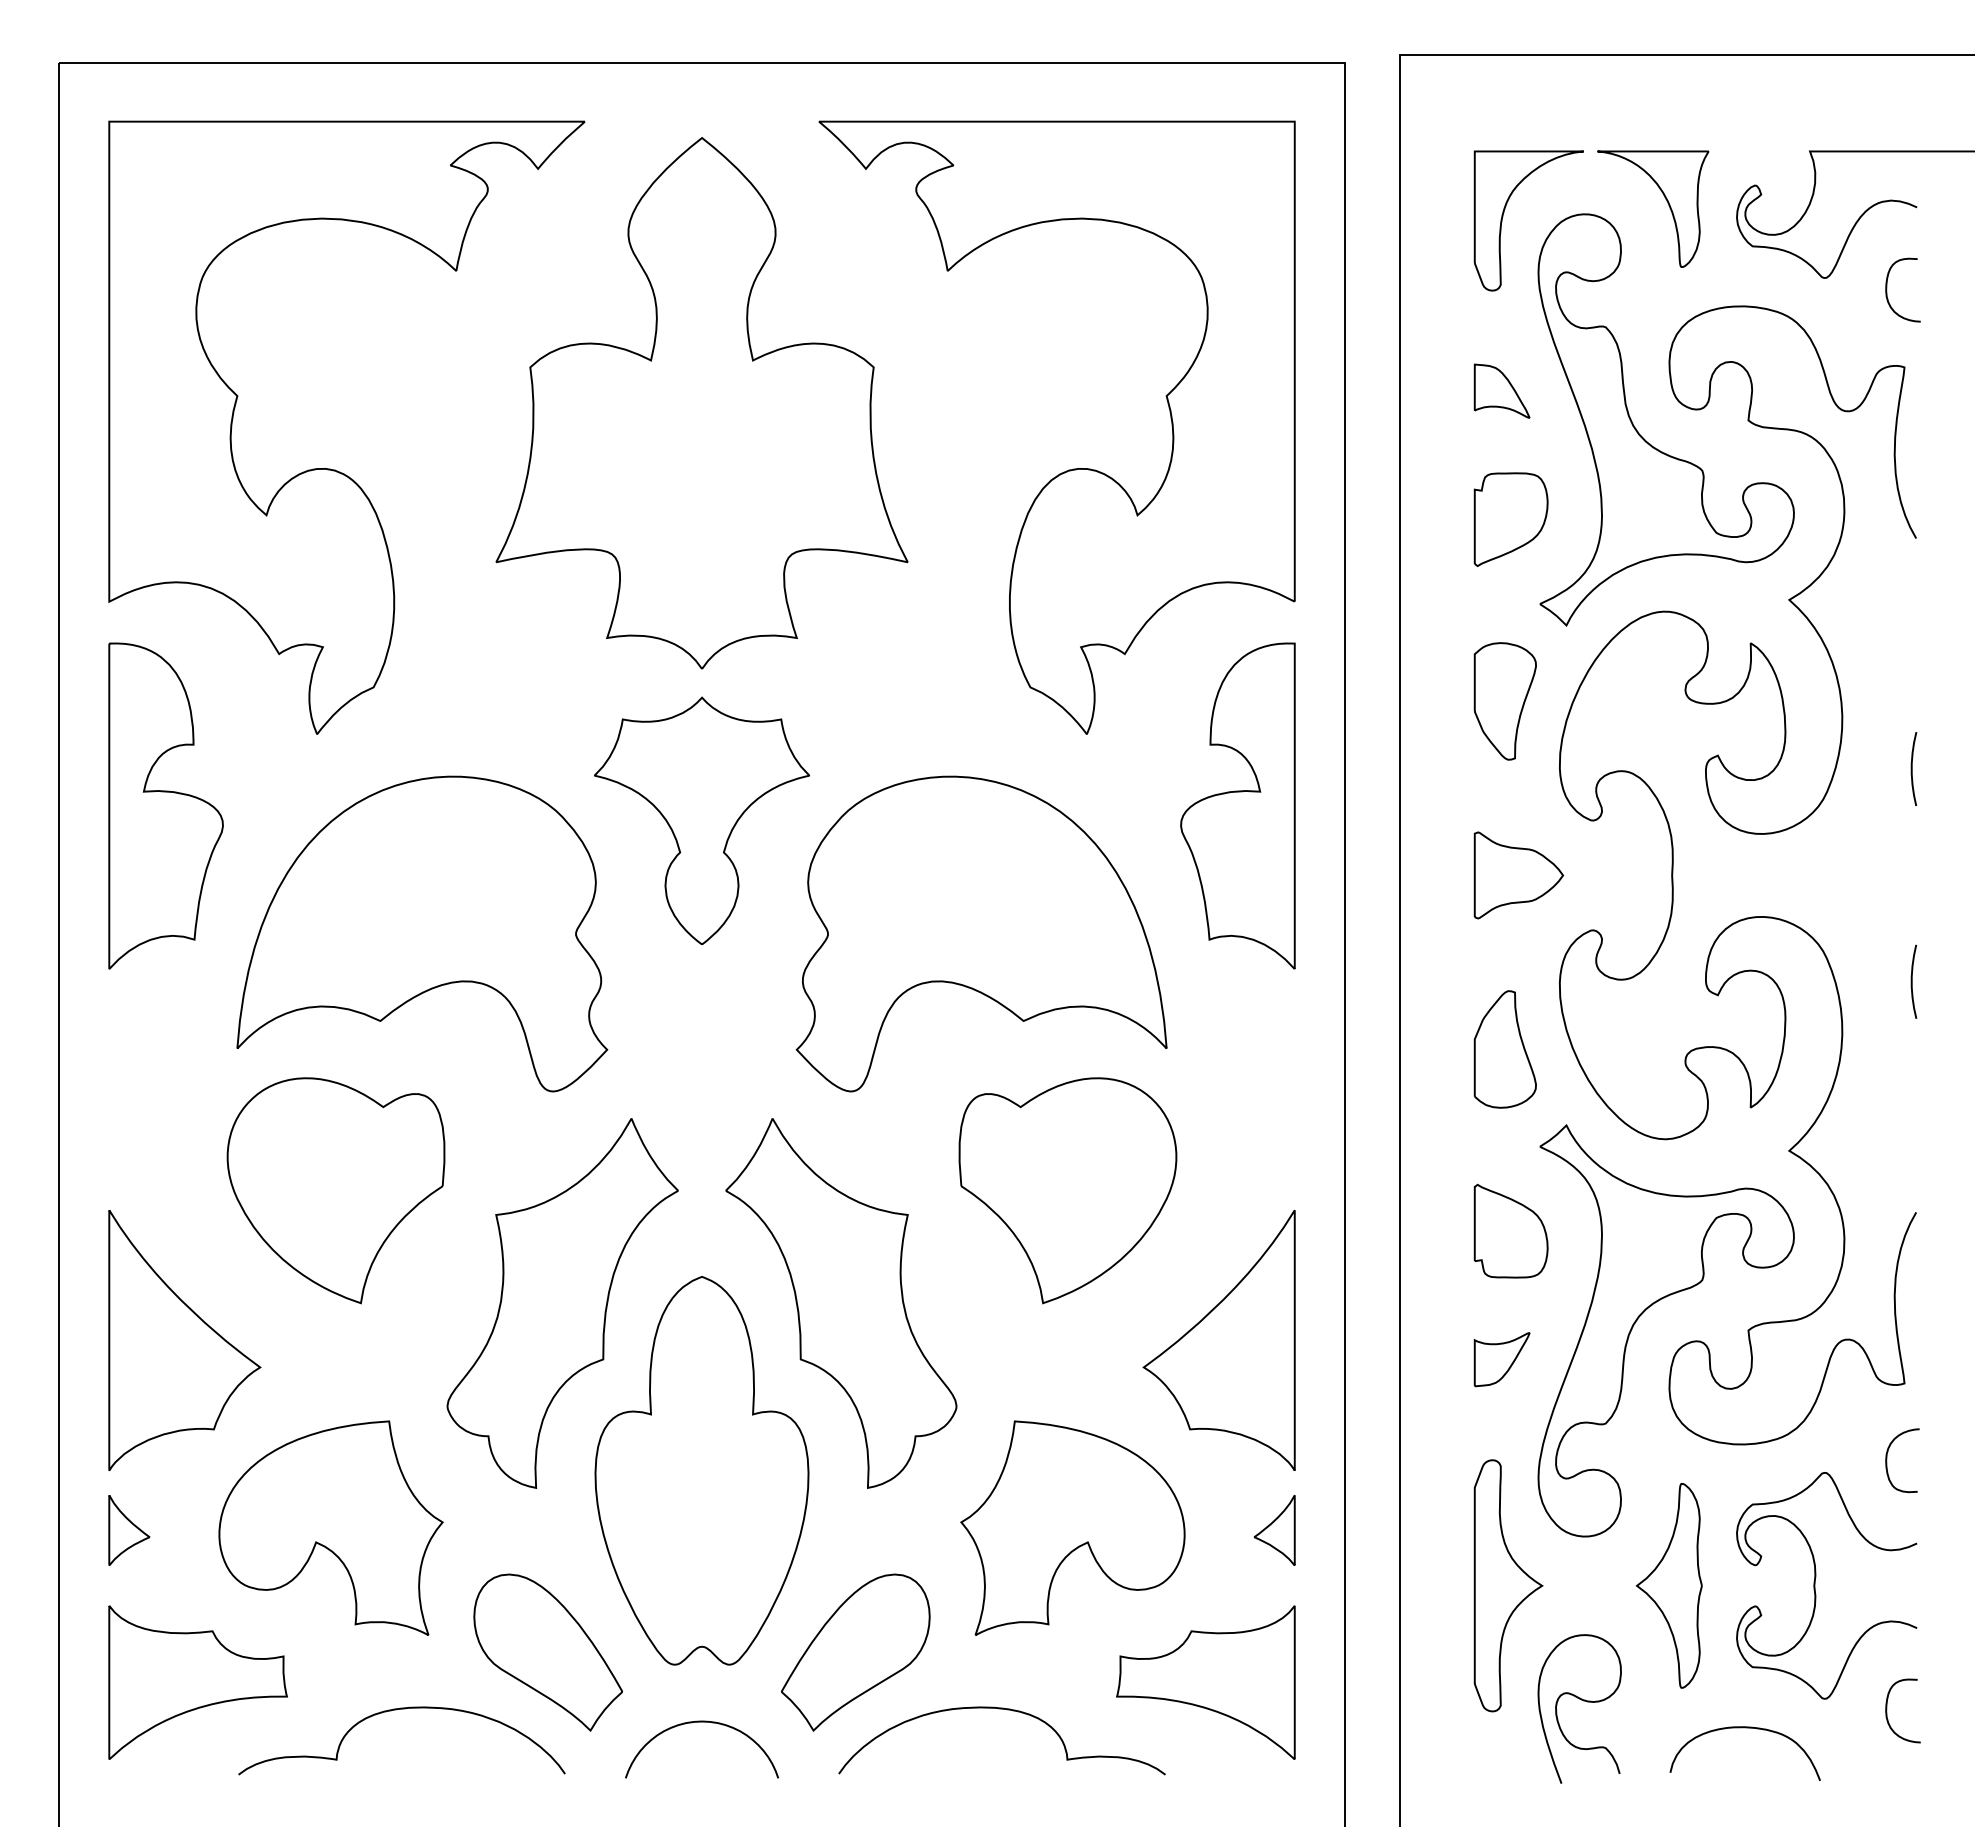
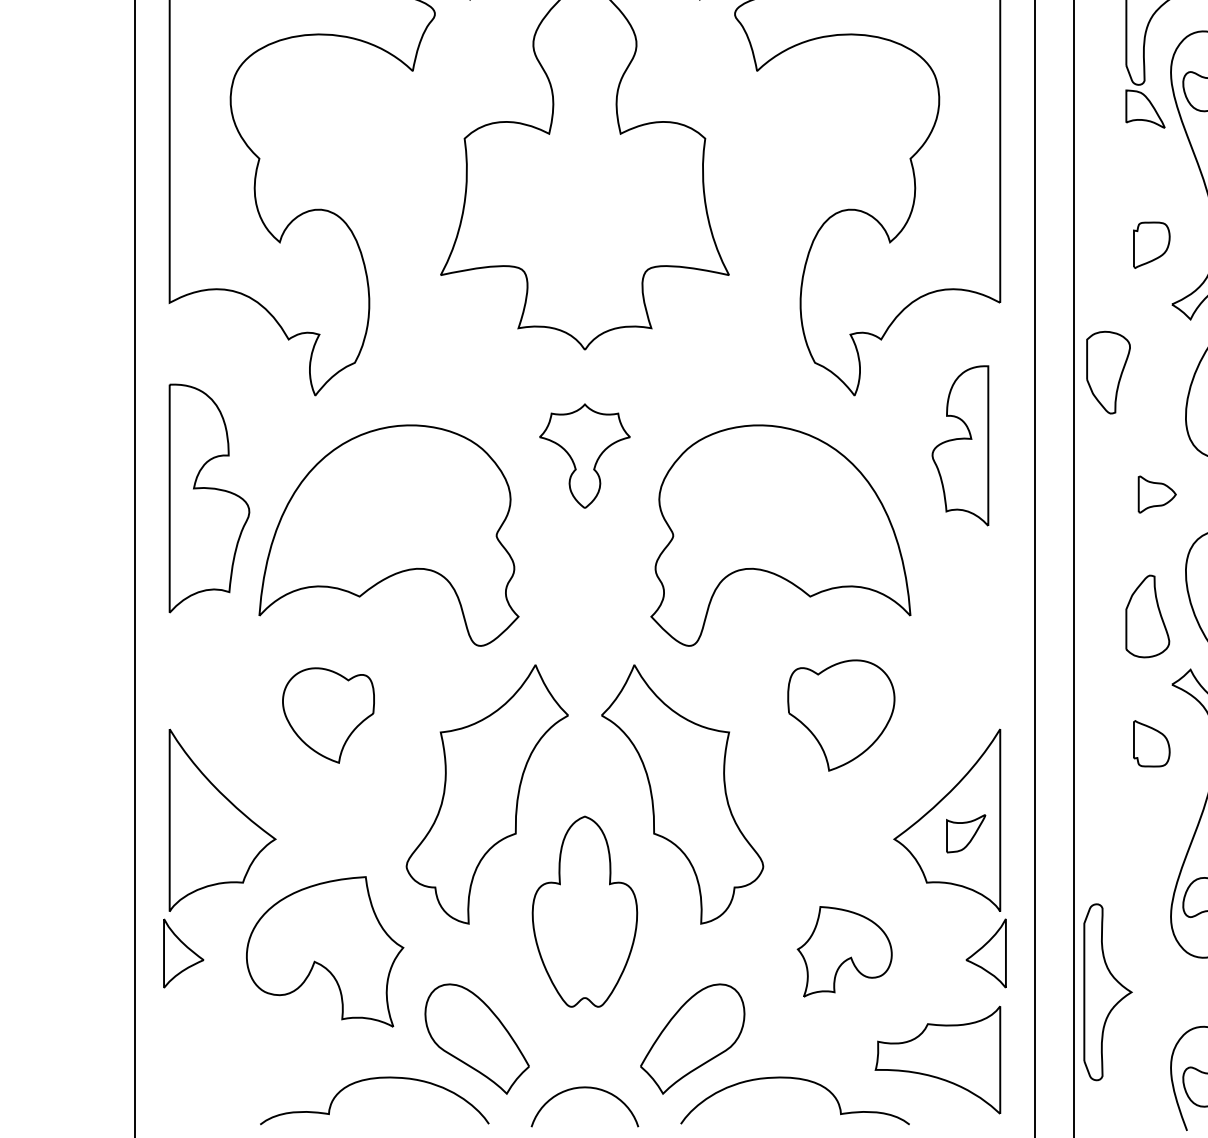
part: (1501, 390) -> (1145, 108), moved
part: (1510, 519) -> (1151, 245), size x0.7
part: (1504, 701) -> (1107, 372), moved
part: (165, 805) -> (209, 498), moved
part: (1237, 805) -> (960, 445), size x0.7
part: (701, 820) -> (584, 456), size x0.6
part: (1518, 875) -> (1156, 494), size x0.6
part: (335, 1190) -> (328, 715), size x0.6
part: (1067, 1190) -> (841, 715), size x0.7
part: (1510, 1230) -> (1151, 743), size x0.7
part: (1501, 1359) -> (965, 833), moved
part: (701, 1470) -> (584, 911), size x0.7
part: (1072, 1527) -> (844, 951), size x0.6
part: (129, 1530) -> (183, 953), size x1.4
part: (1274, 1530) -> (986, 953), size x1.4
part: (1508, 1585) -> (1107, 992), moved
part: (197, 1682) -> (231, 1060), removed

